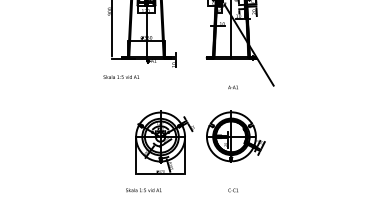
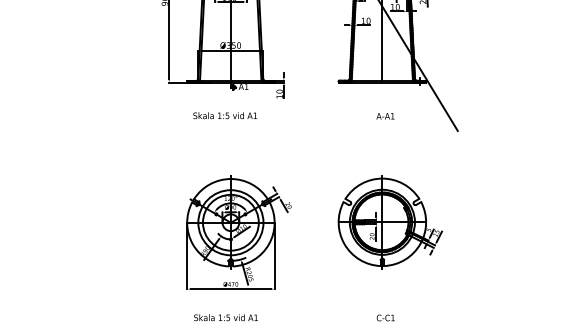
text: (121, 76) -> (225, 114), moved
text: (232, 87) -> (384, 116), moved
part: (164, 142) -> (237, 232), moved

